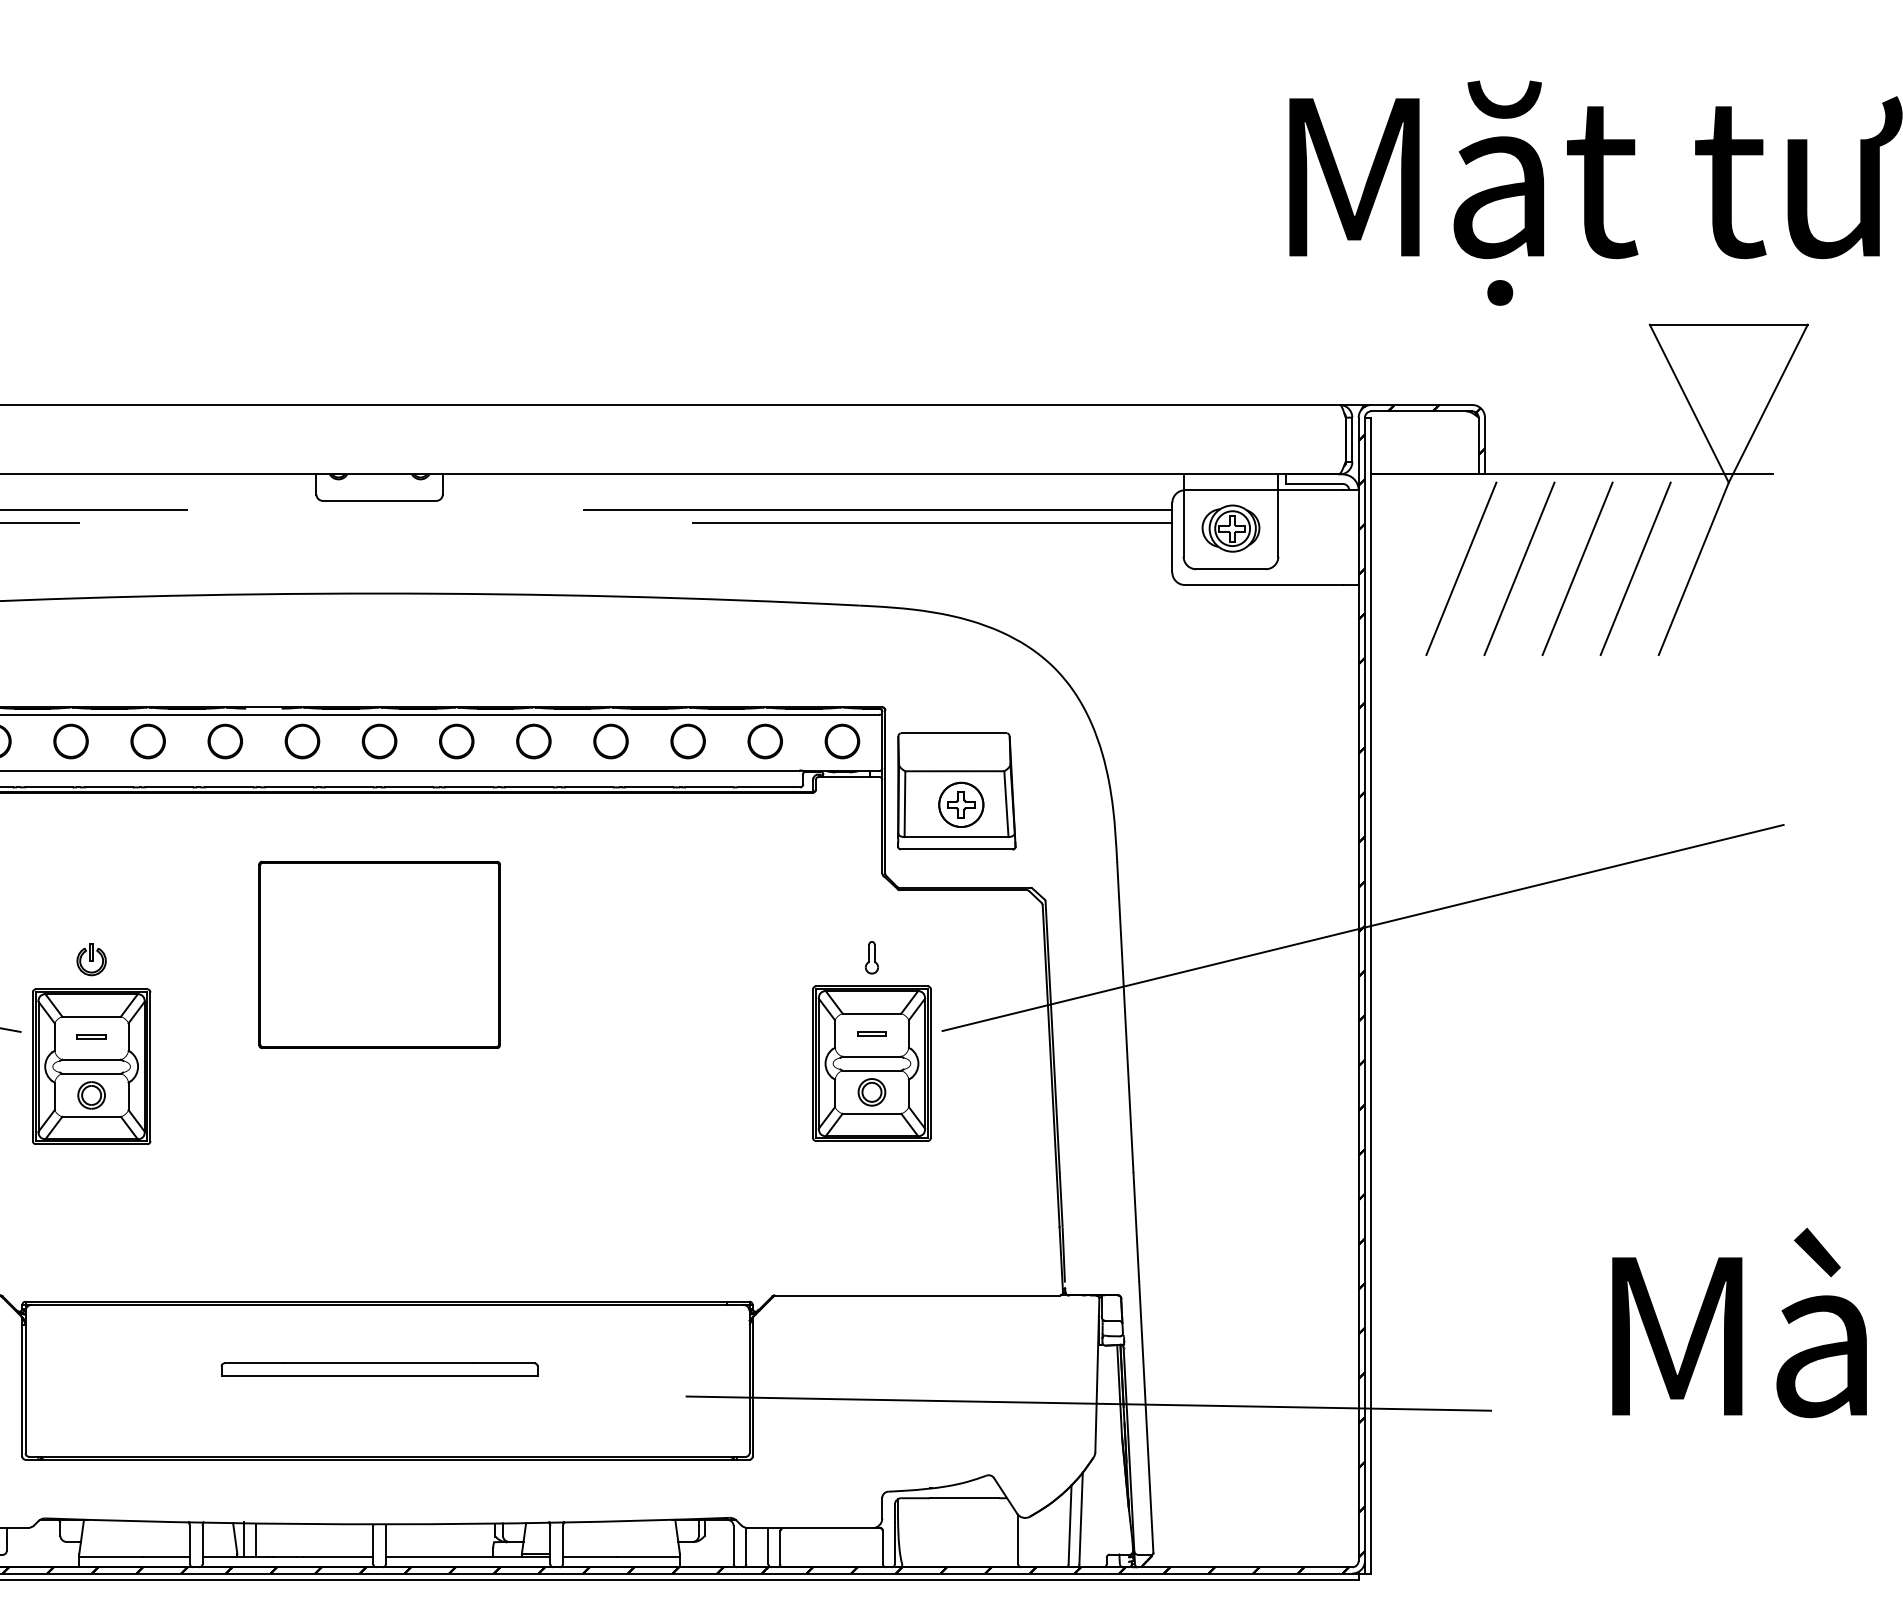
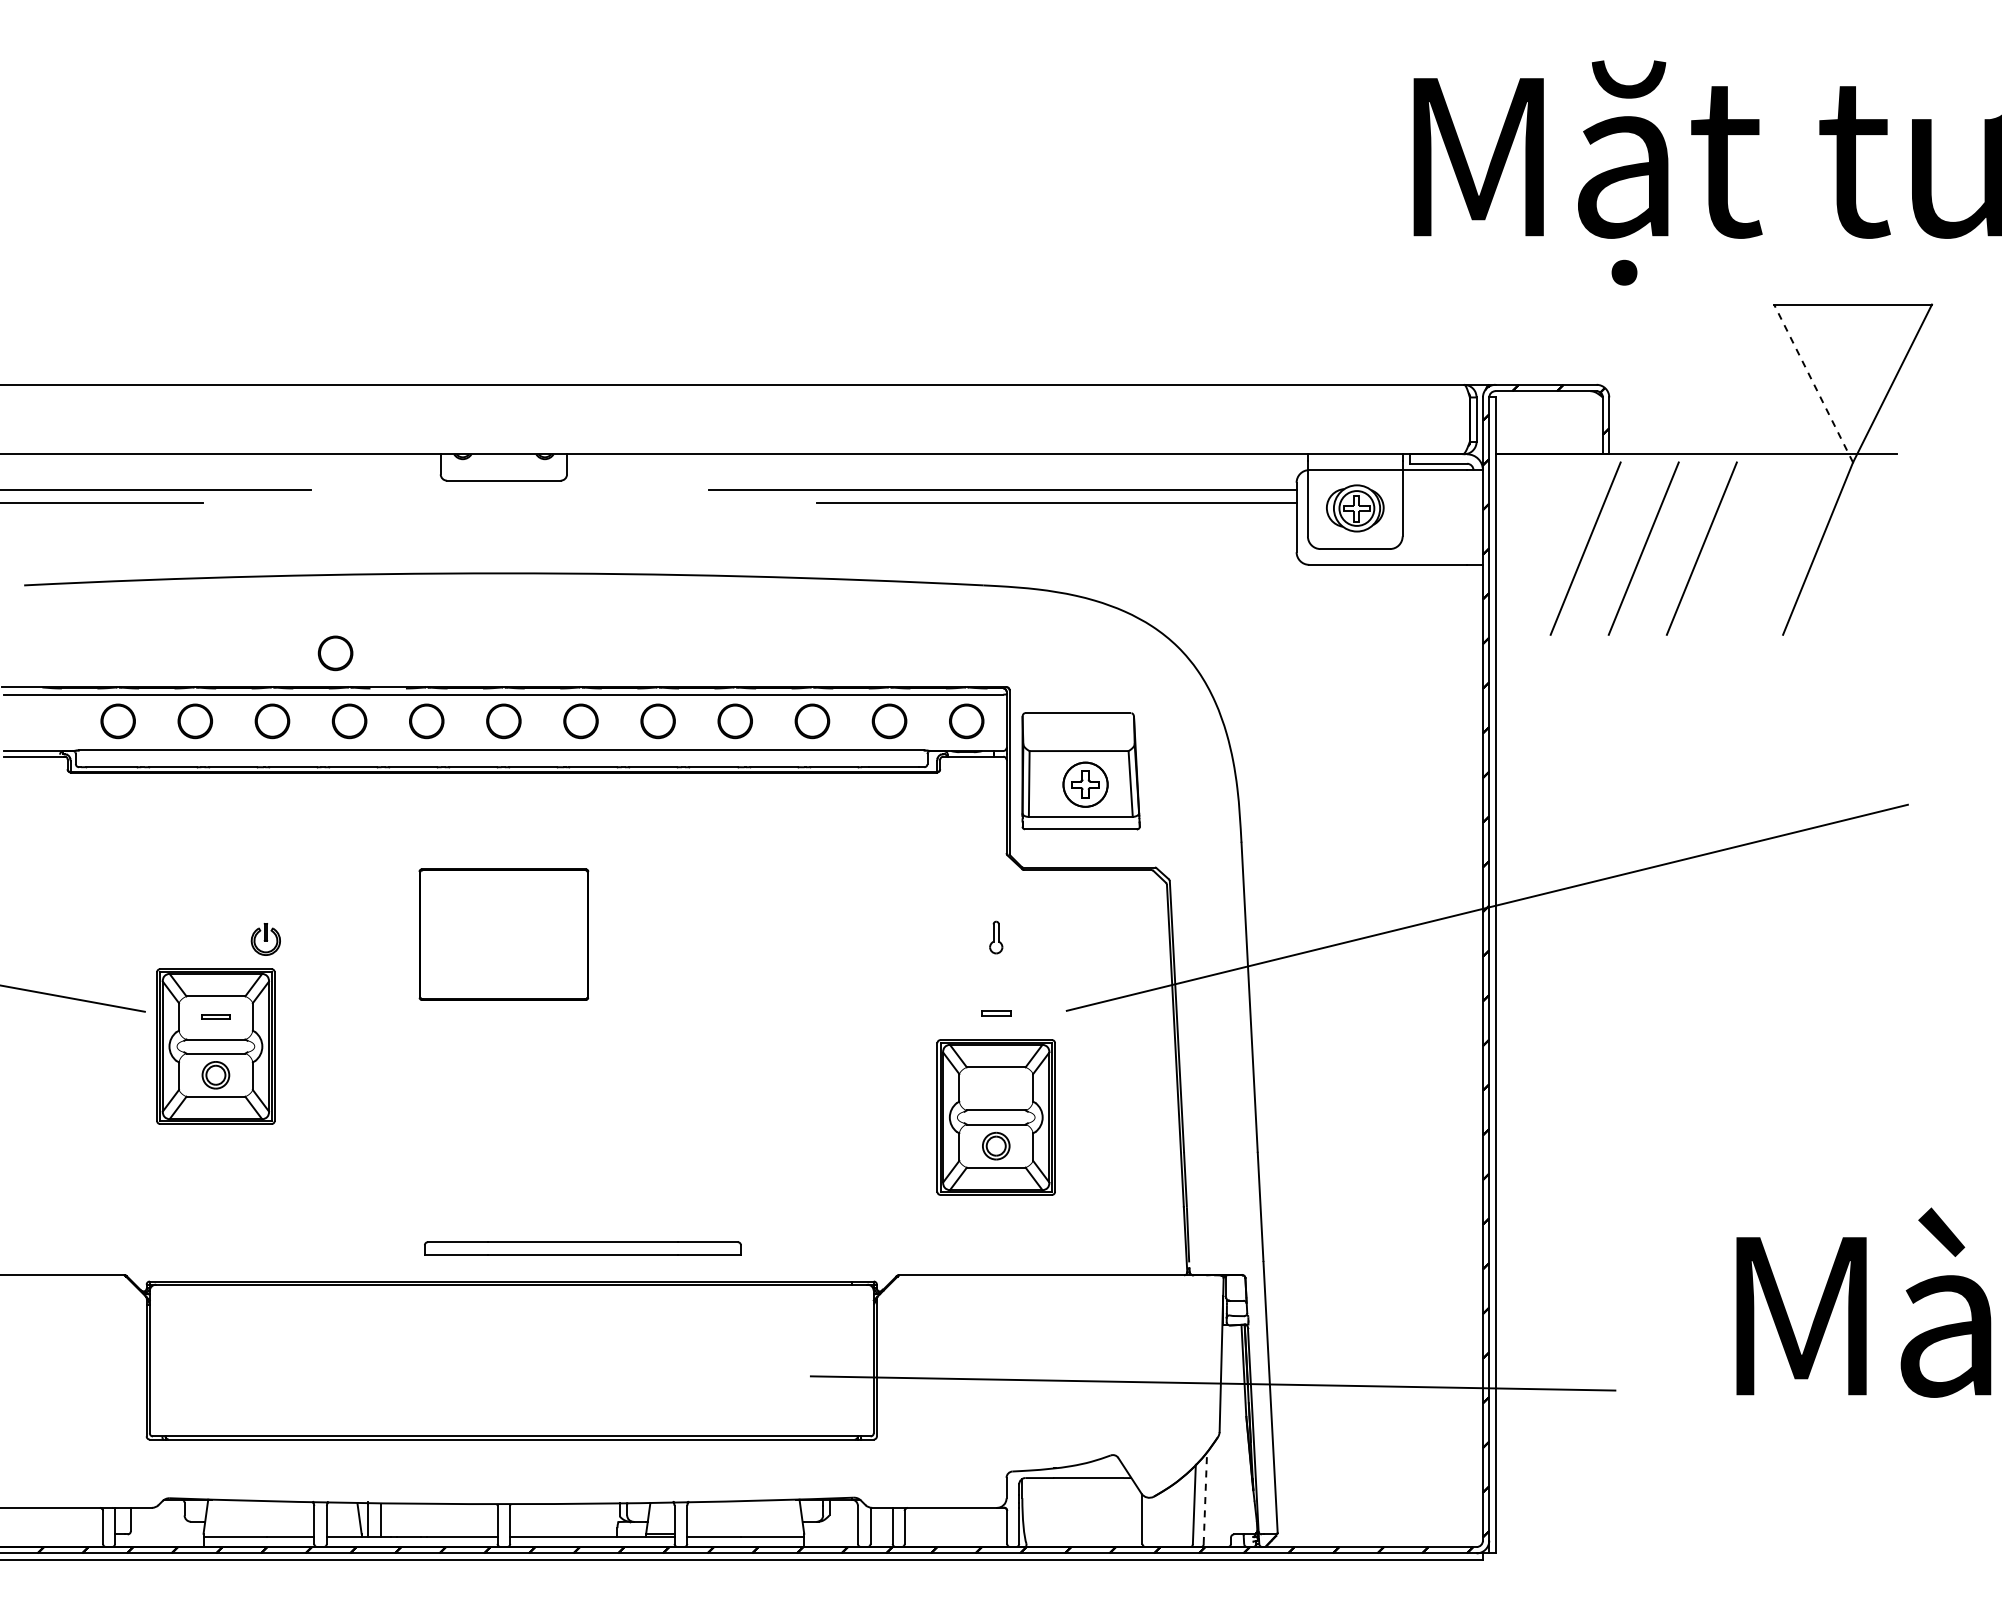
line: (1689, 403) -> (1813, 383), solid -> dashed
line: (1635, 568) -> (1759, 548), removed
part: (211, 673) -> (335, 653), added
part: (379, 954) -> (503, 934), size x0.7
part: (91, 959) -> (265, 939), moved
part: (871, 1063) -> (995, 1117), moved
part: (379, 1369) -> (582, 1248), moved
line: (1081, 1518) -> (1205, 1498), solid -> dashed

